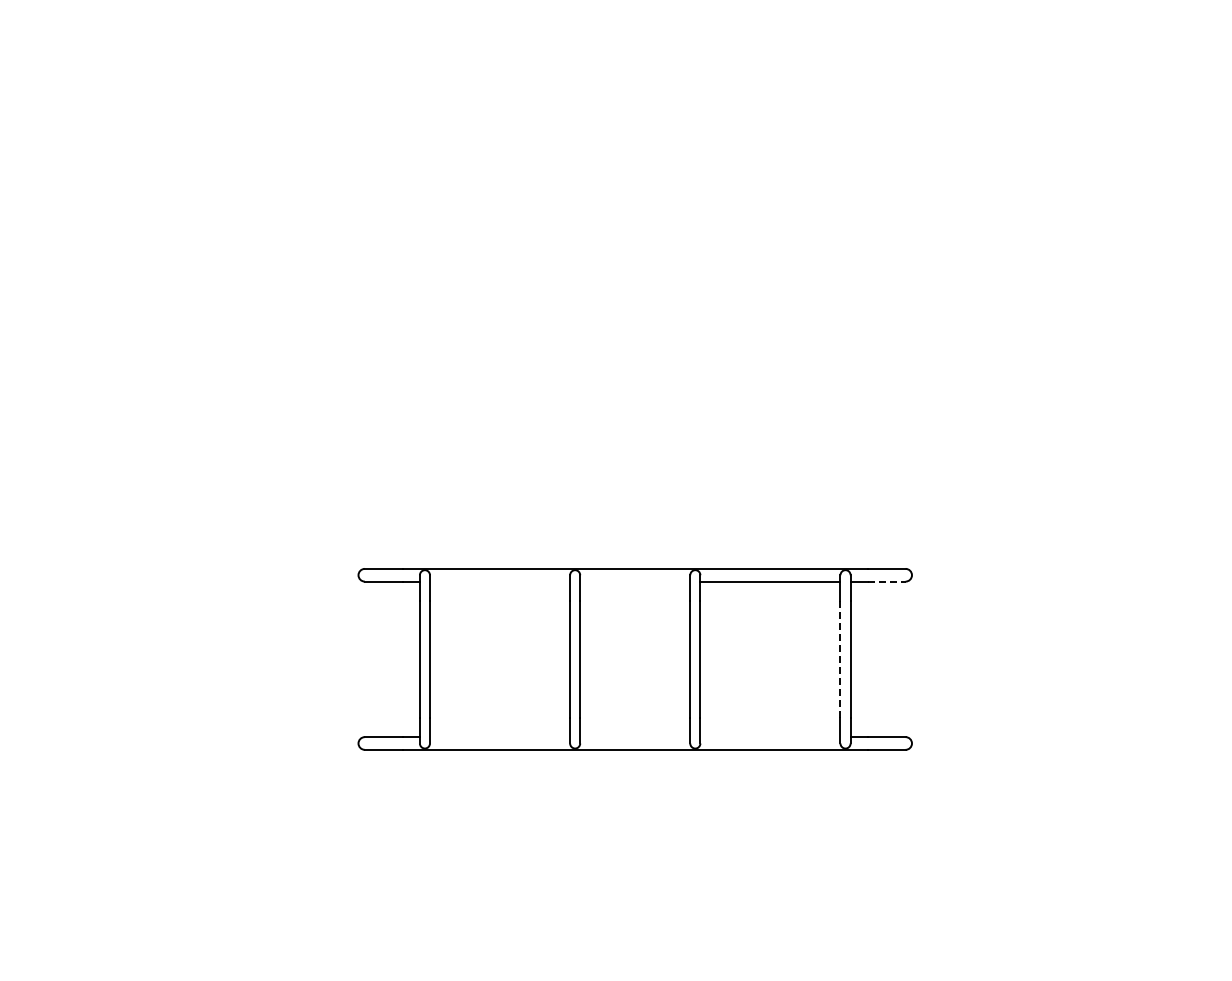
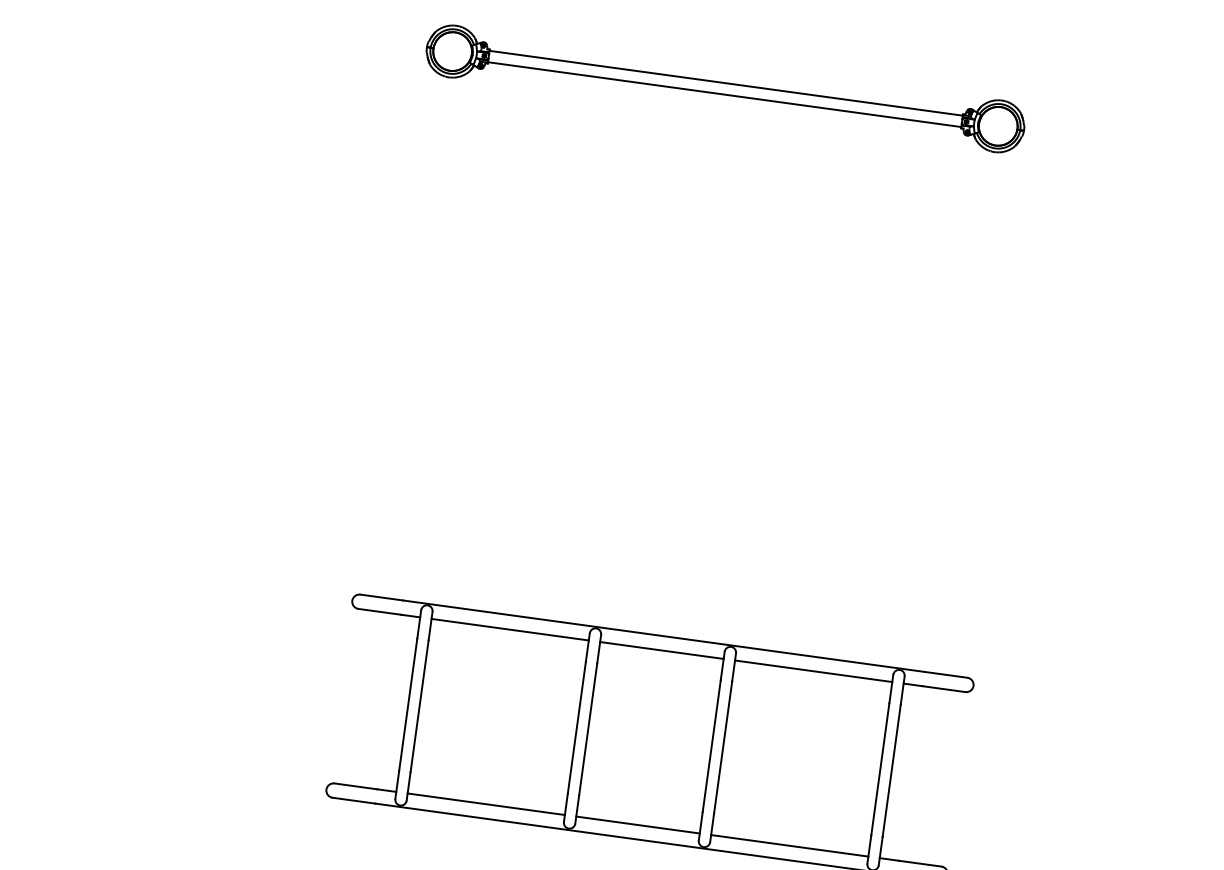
part: (623, 82) -> (725, 88), added
line: (500, 581) -> (510, 629), added
line: (635, 581) -> (662, 650), added
line: (887, 581) -> (945, 689), dashed -> solid
line: (840, 659) -> (880, 769), dashed -> solid
line: (500, 737) -> (486, 804), added
line: (635, 737) -> (638, 825), added
line: (770, 737) -> (789, 846), added

